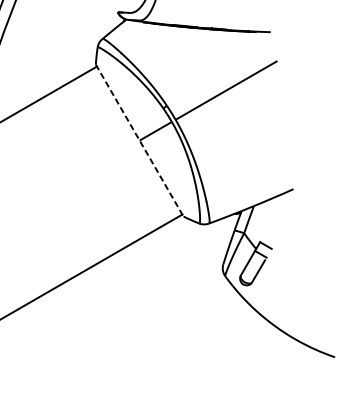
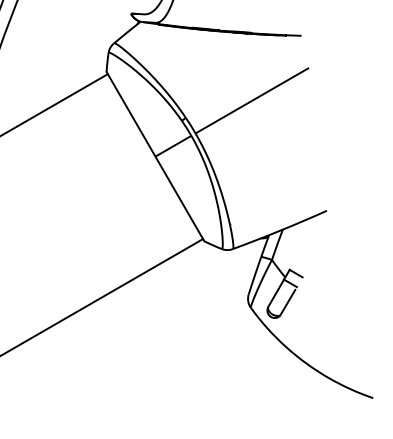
line: (139, 140) -> (155, 156), dashed -> solid

